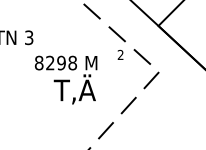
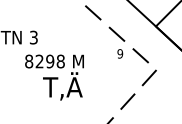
text: (120, 55) -> (120, 54), 2 -> 9
text: (66, 79) -> (54, 77), moved

